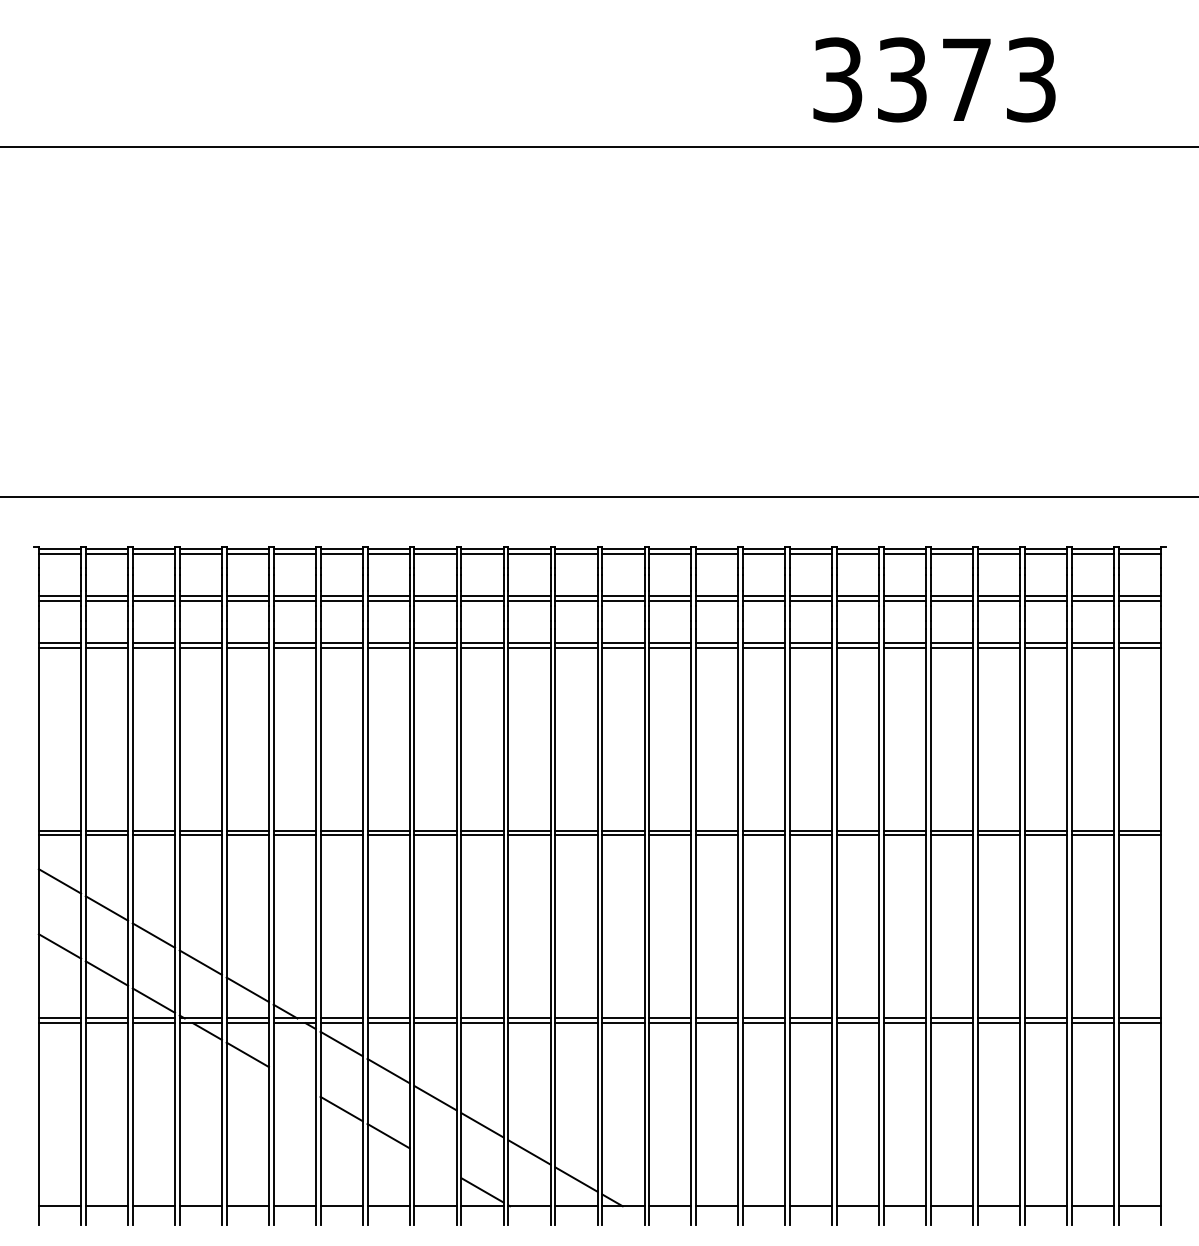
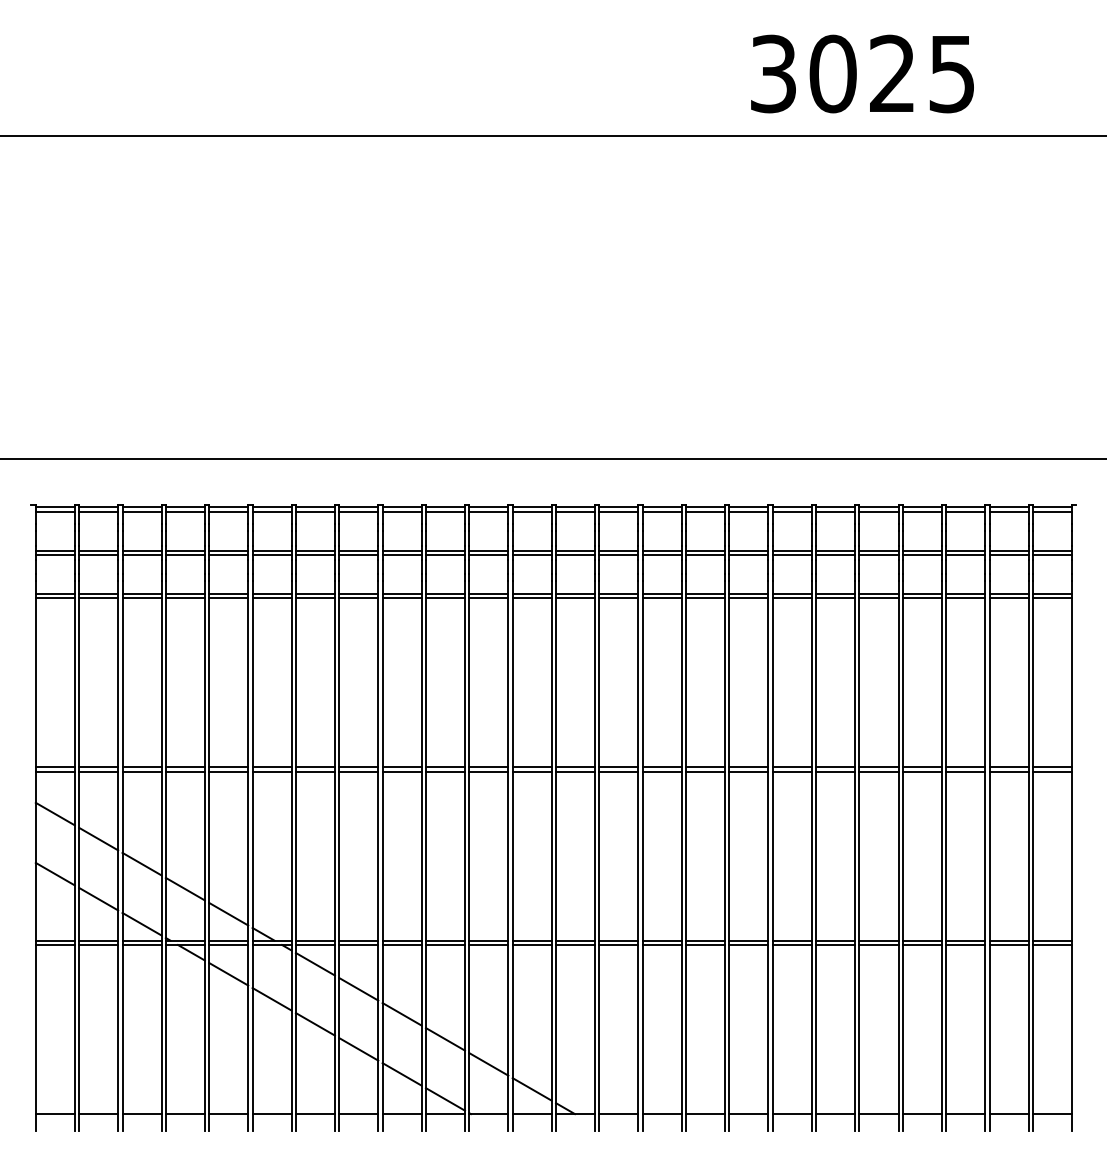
text: (966, 79) -> (892, 73), 3373 -> 3025
line: (294, 1081) -> (271, 998), added
line: (435, 1163) -> (402, 1074), added

